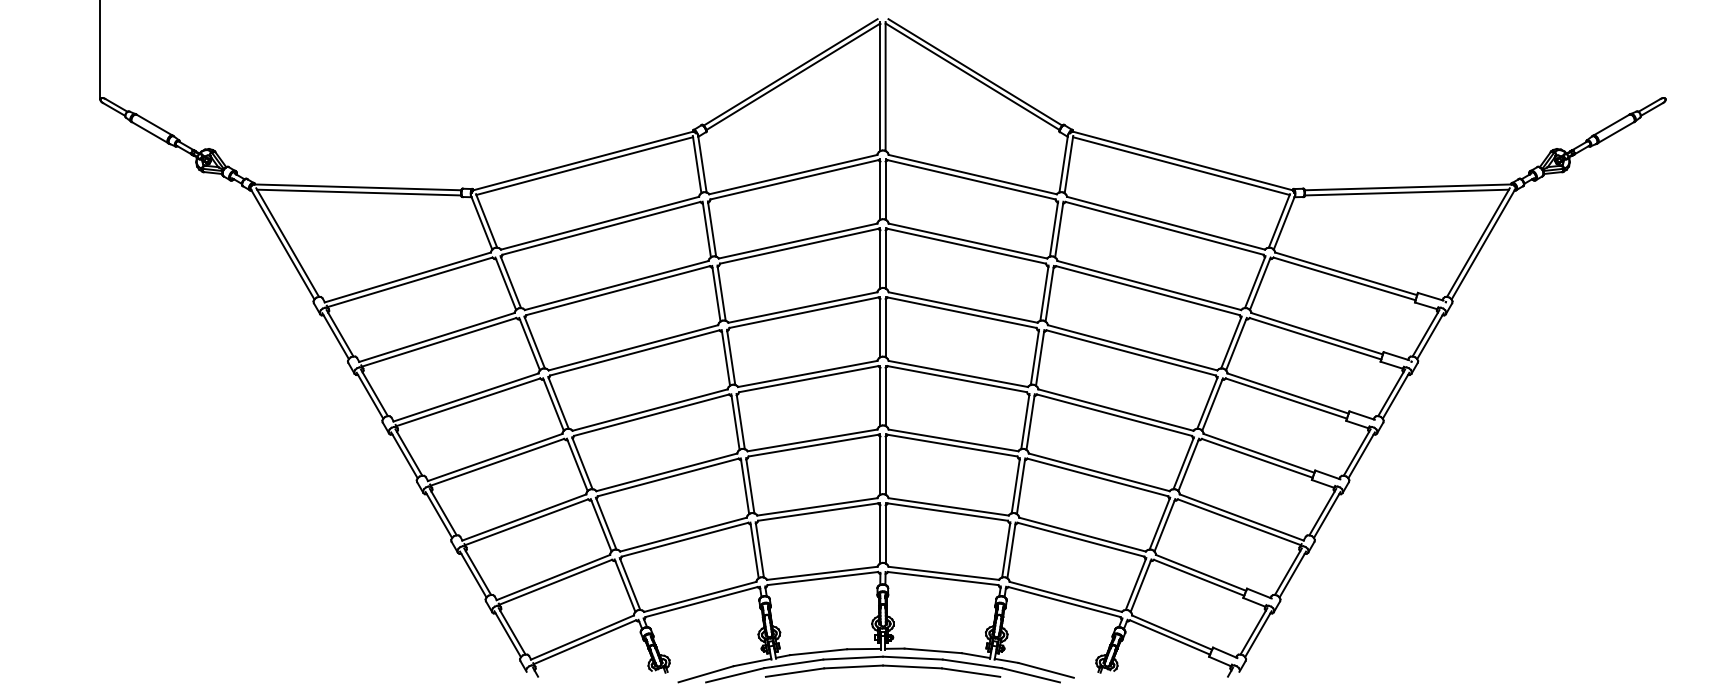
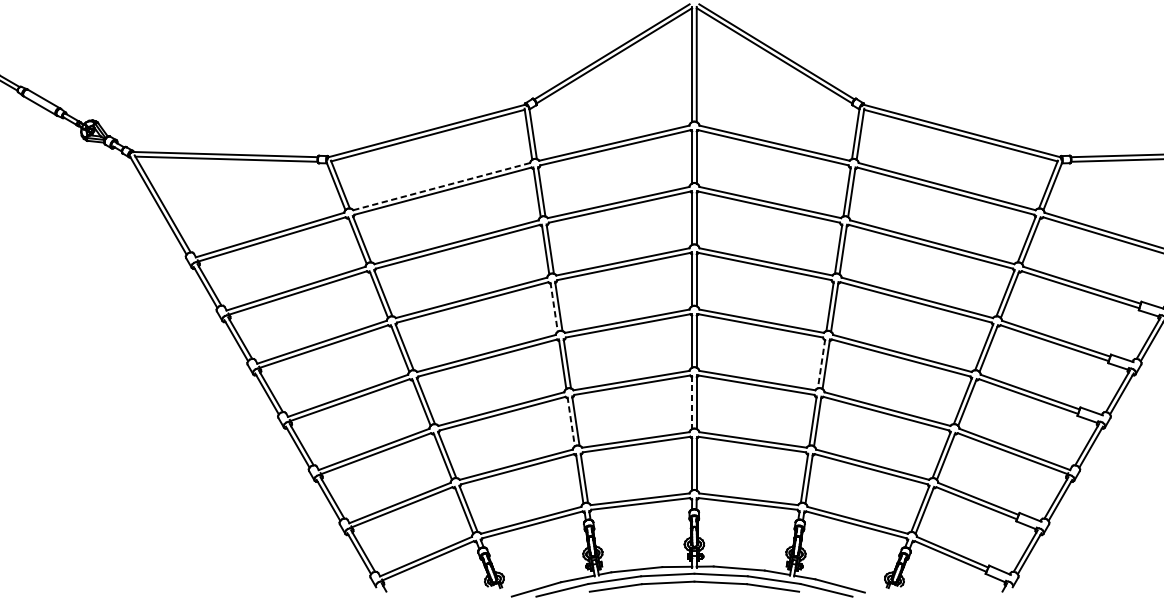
line: (599, 223) -> (441, 186), solid -> dashed
line: (725, 358) -> (553, 307), solid -> dashed
line: (1025, 421) -> (821, 363), solid -> dashed
line: (880, 465) -> (692, 402), solid -> dashed
line: (745, 486) -> (571, 421), solid -> dashed

